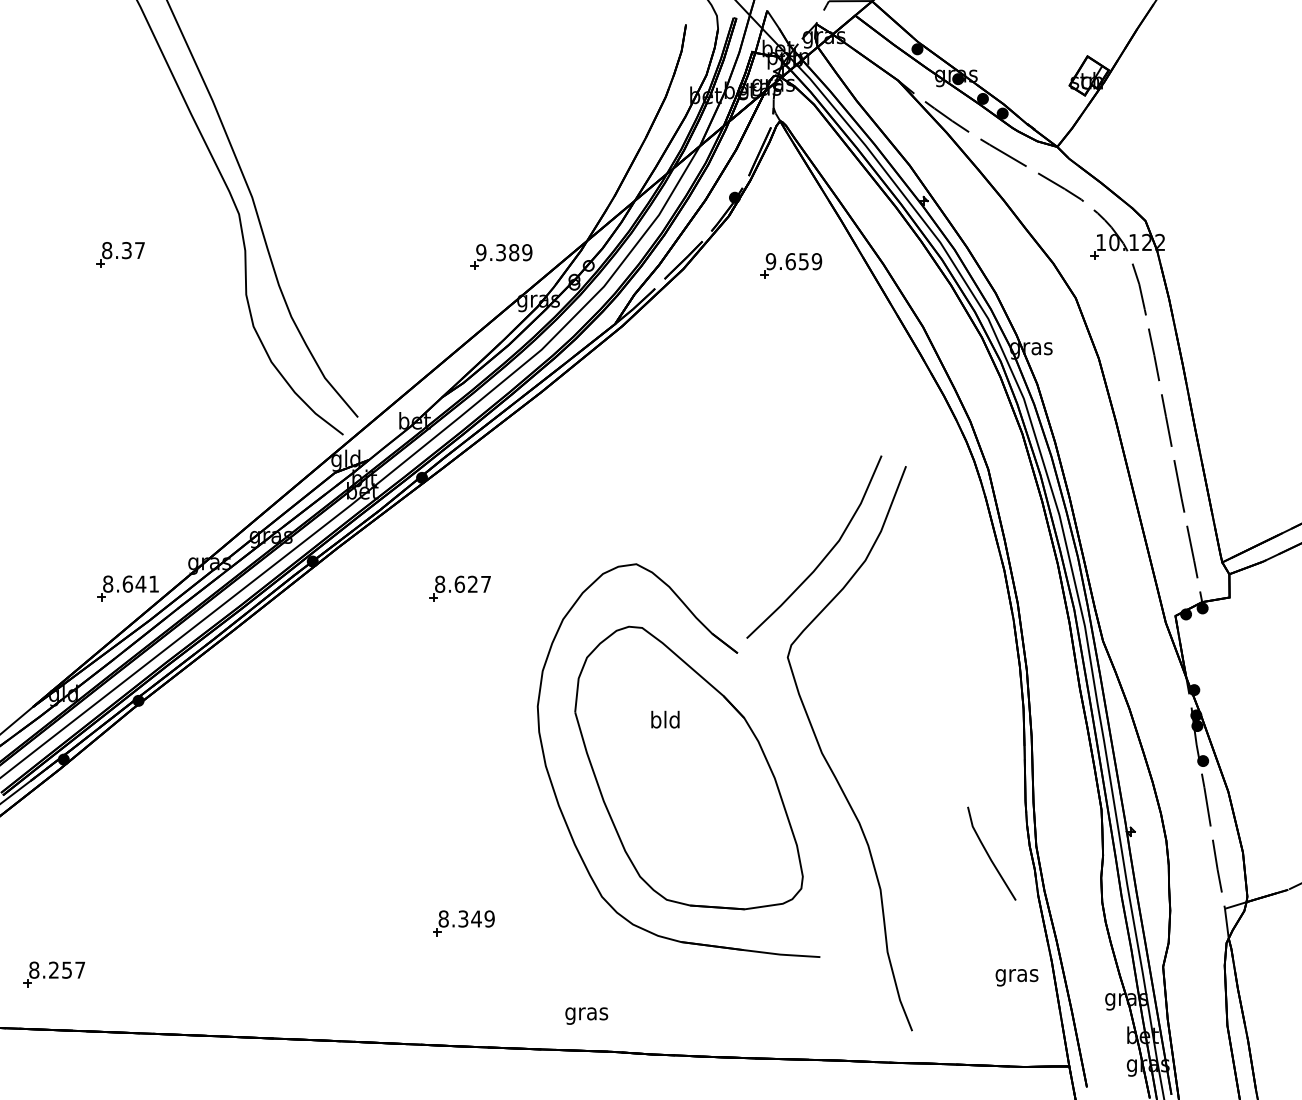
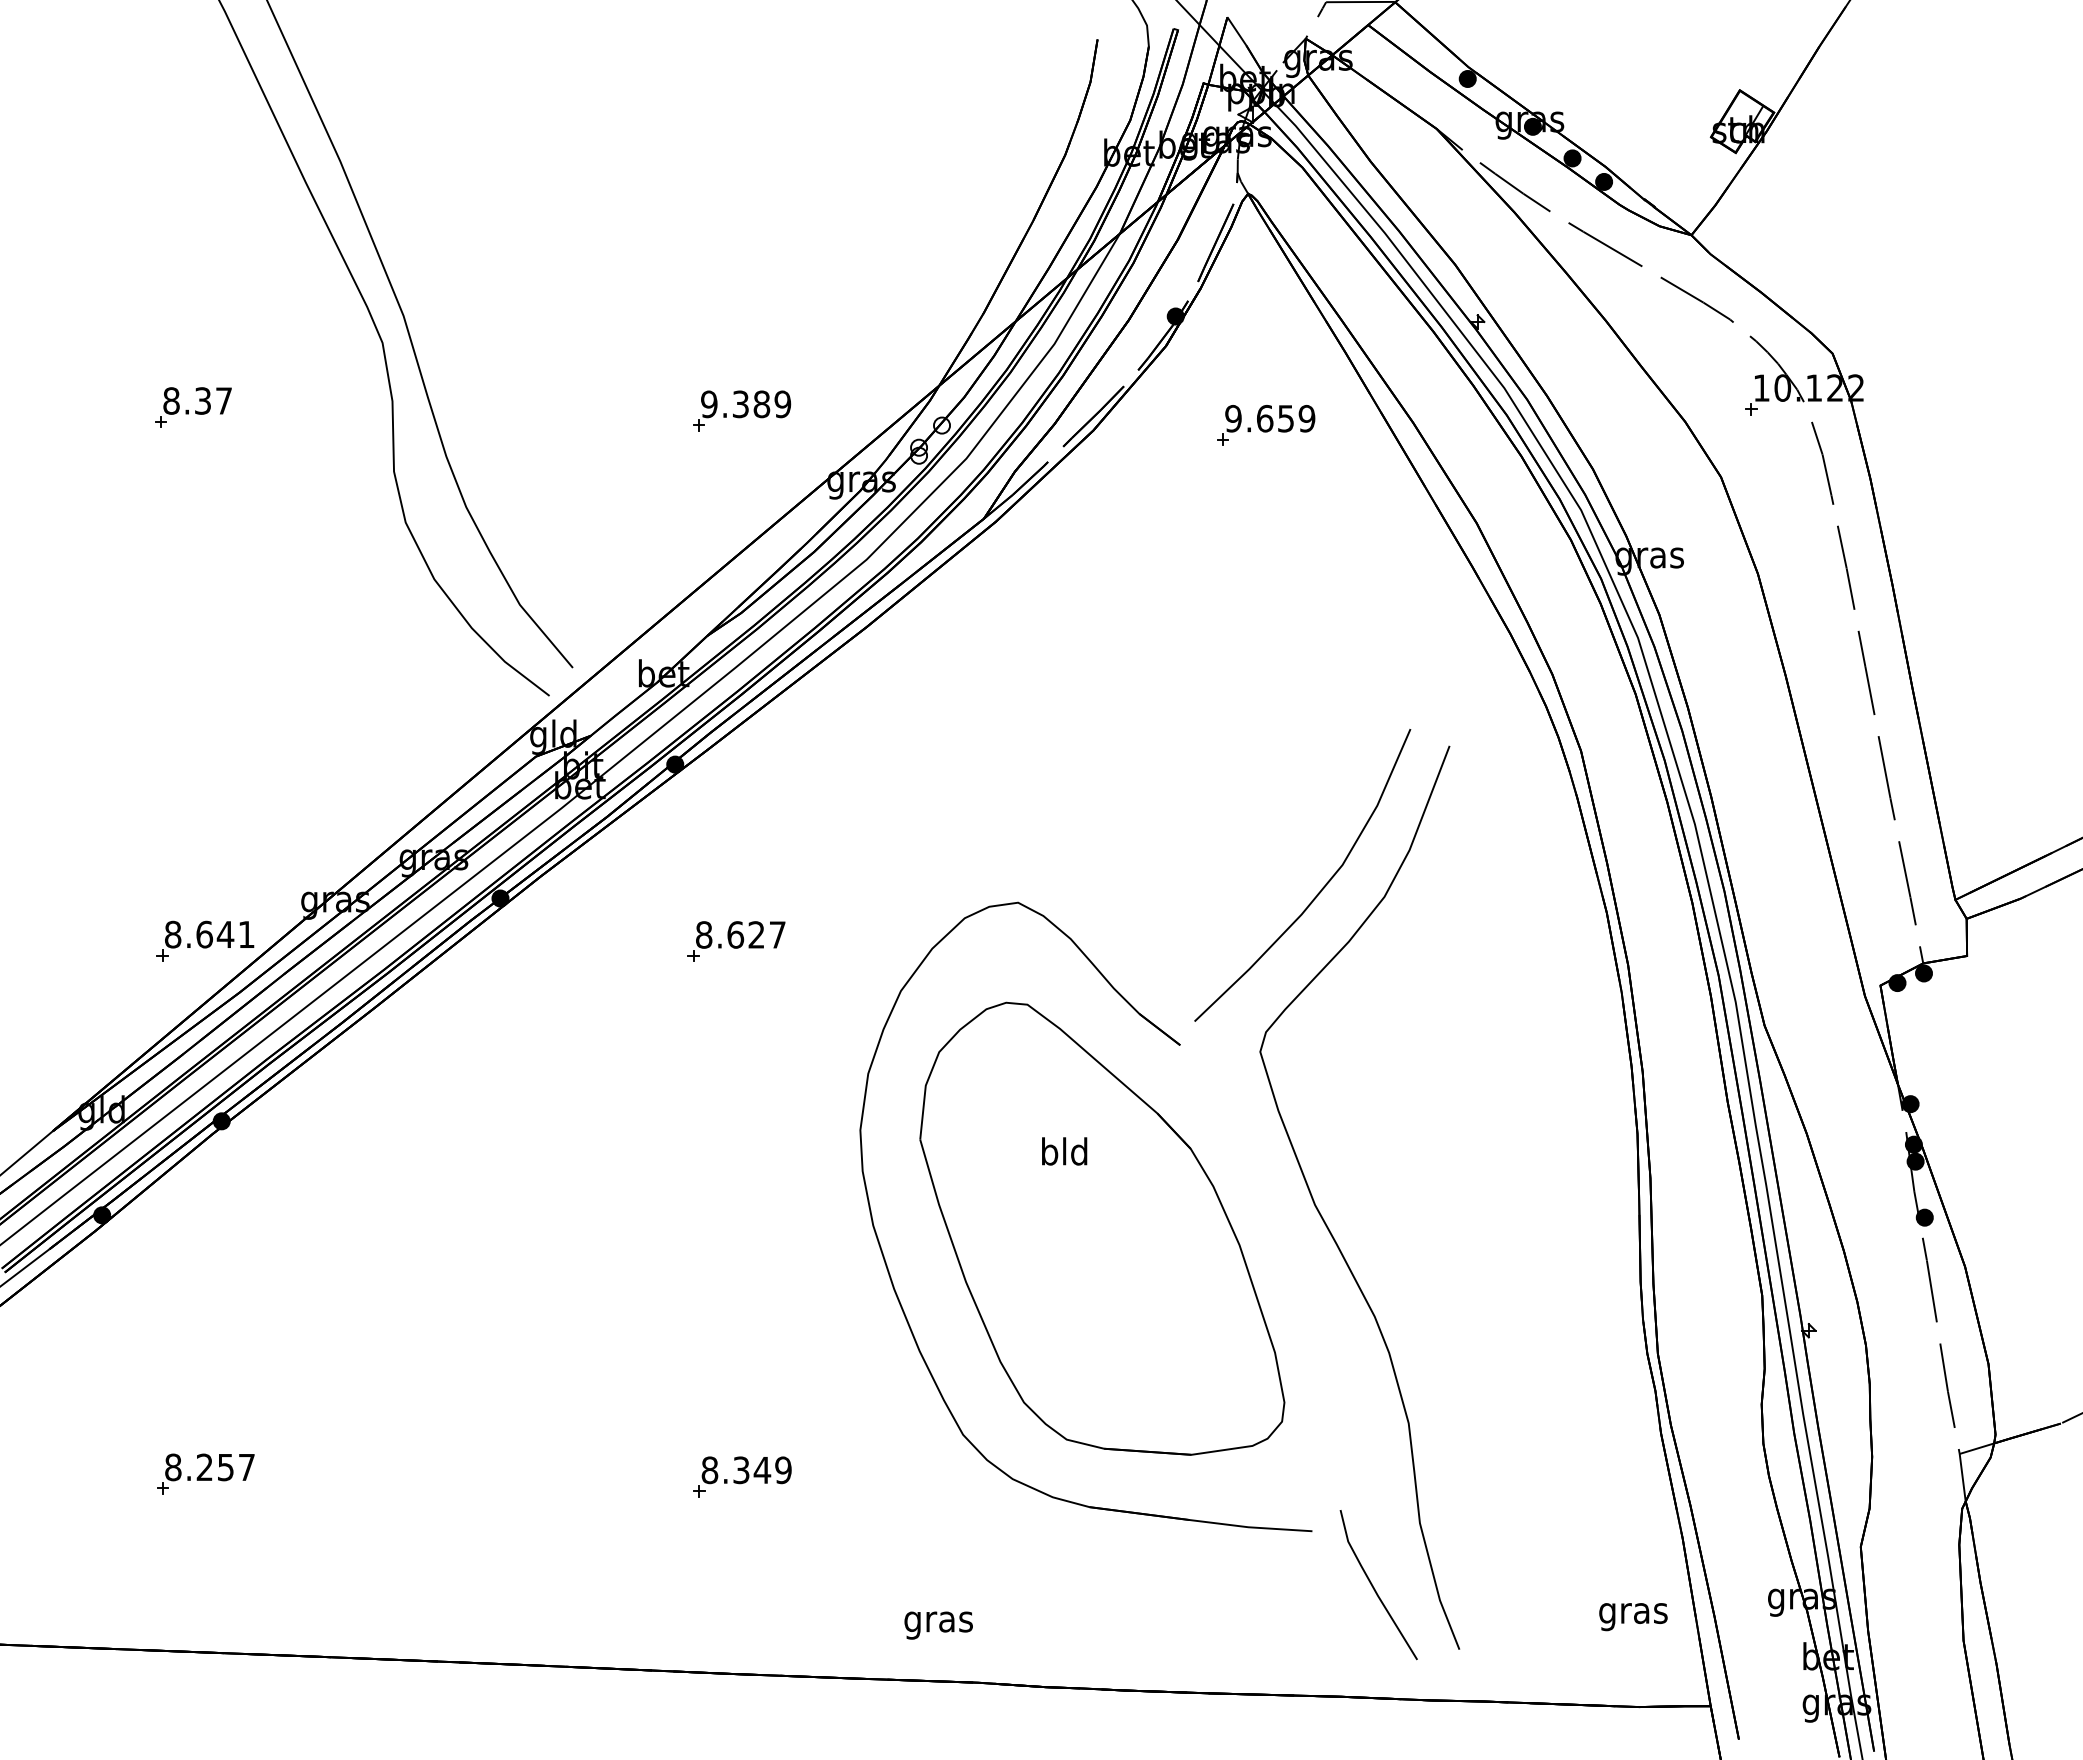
part: (501, 256) -> (741, 410), moved
line: (989, 854) -> (1375, 1586), moved
part: (54, 974) -> (205, 1474), moved
text: (1016, 977) -> (1632, 1616), moved

